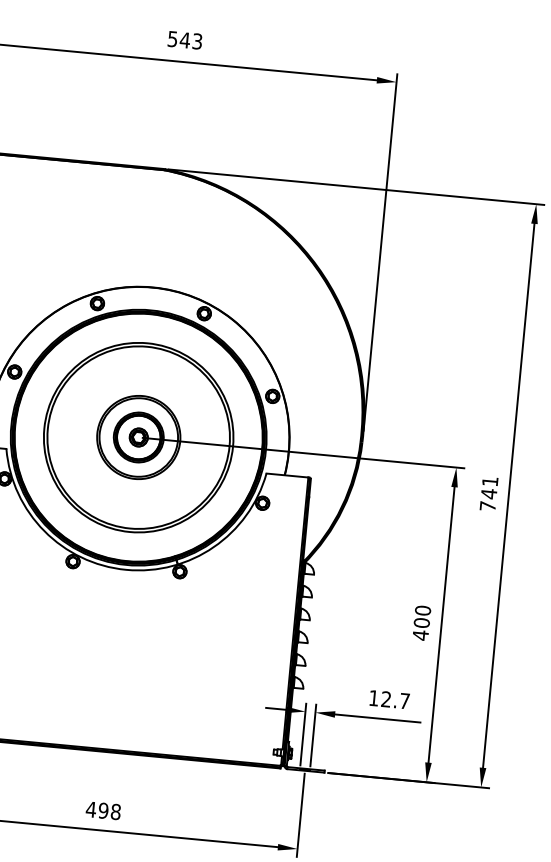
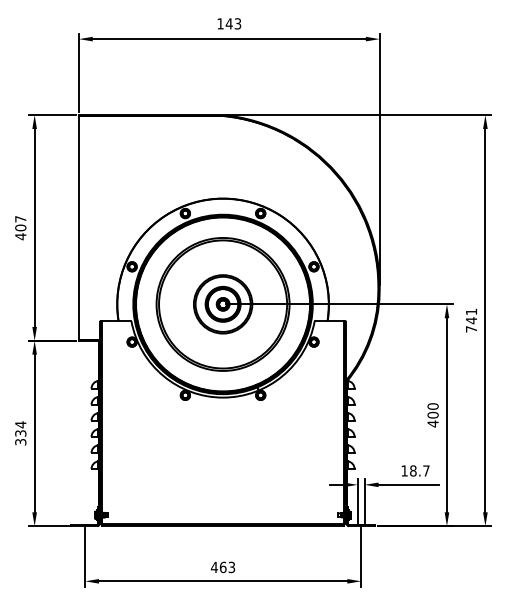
text: (172, 38) -> (220, 23), 543 -> 143
text: (386, 698) -> (413, 470), 12.7 -> 18.7
text: (109, 811) -> (227, 567), 498 -> 463

